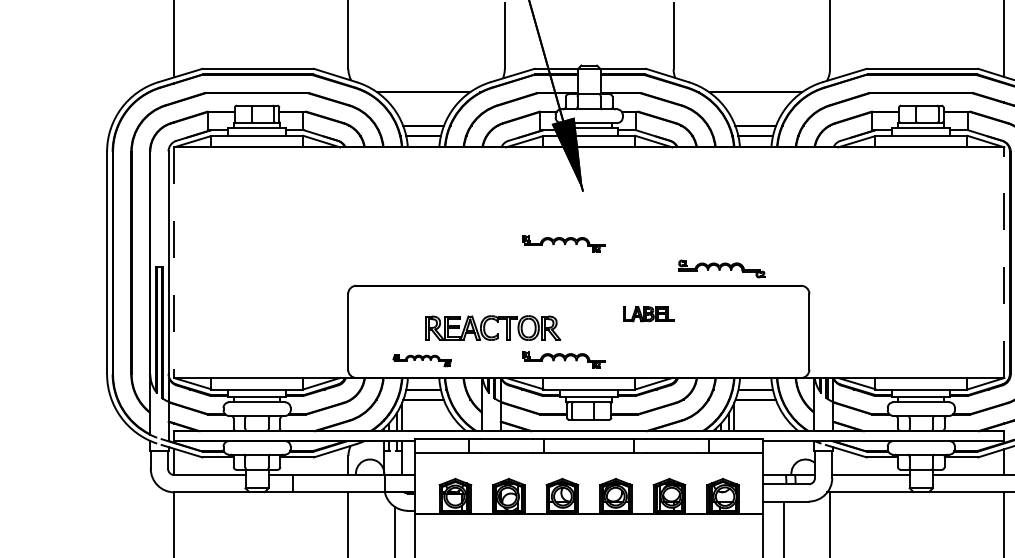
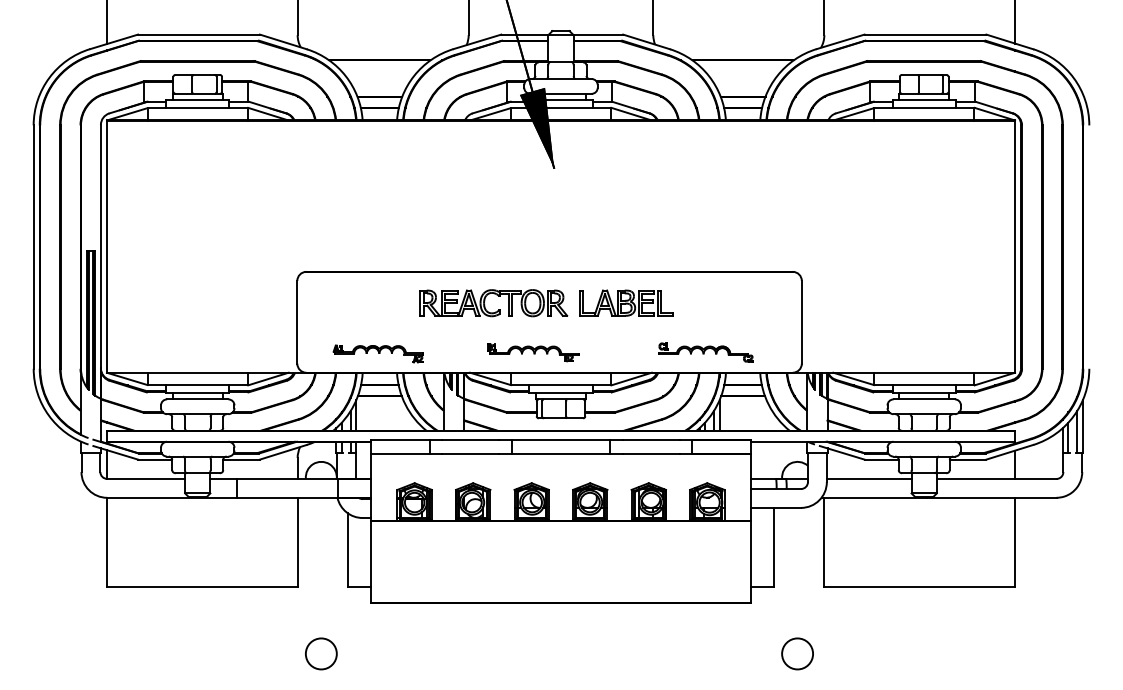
part: (564, 243) -> (533, 225), removed
line: (1004, 262) -> (1015, 246), dashed -> solid
line: (173, 263) -> (106, 247), dashed -> solid
part: (721, 268) -> (705, 352), moved
part: (649, 313) -> (626, 302), size x1.67
part: (497, 333) -> (498, 309), moved
part: (421, 360) -> (377, 353), size x1.43

